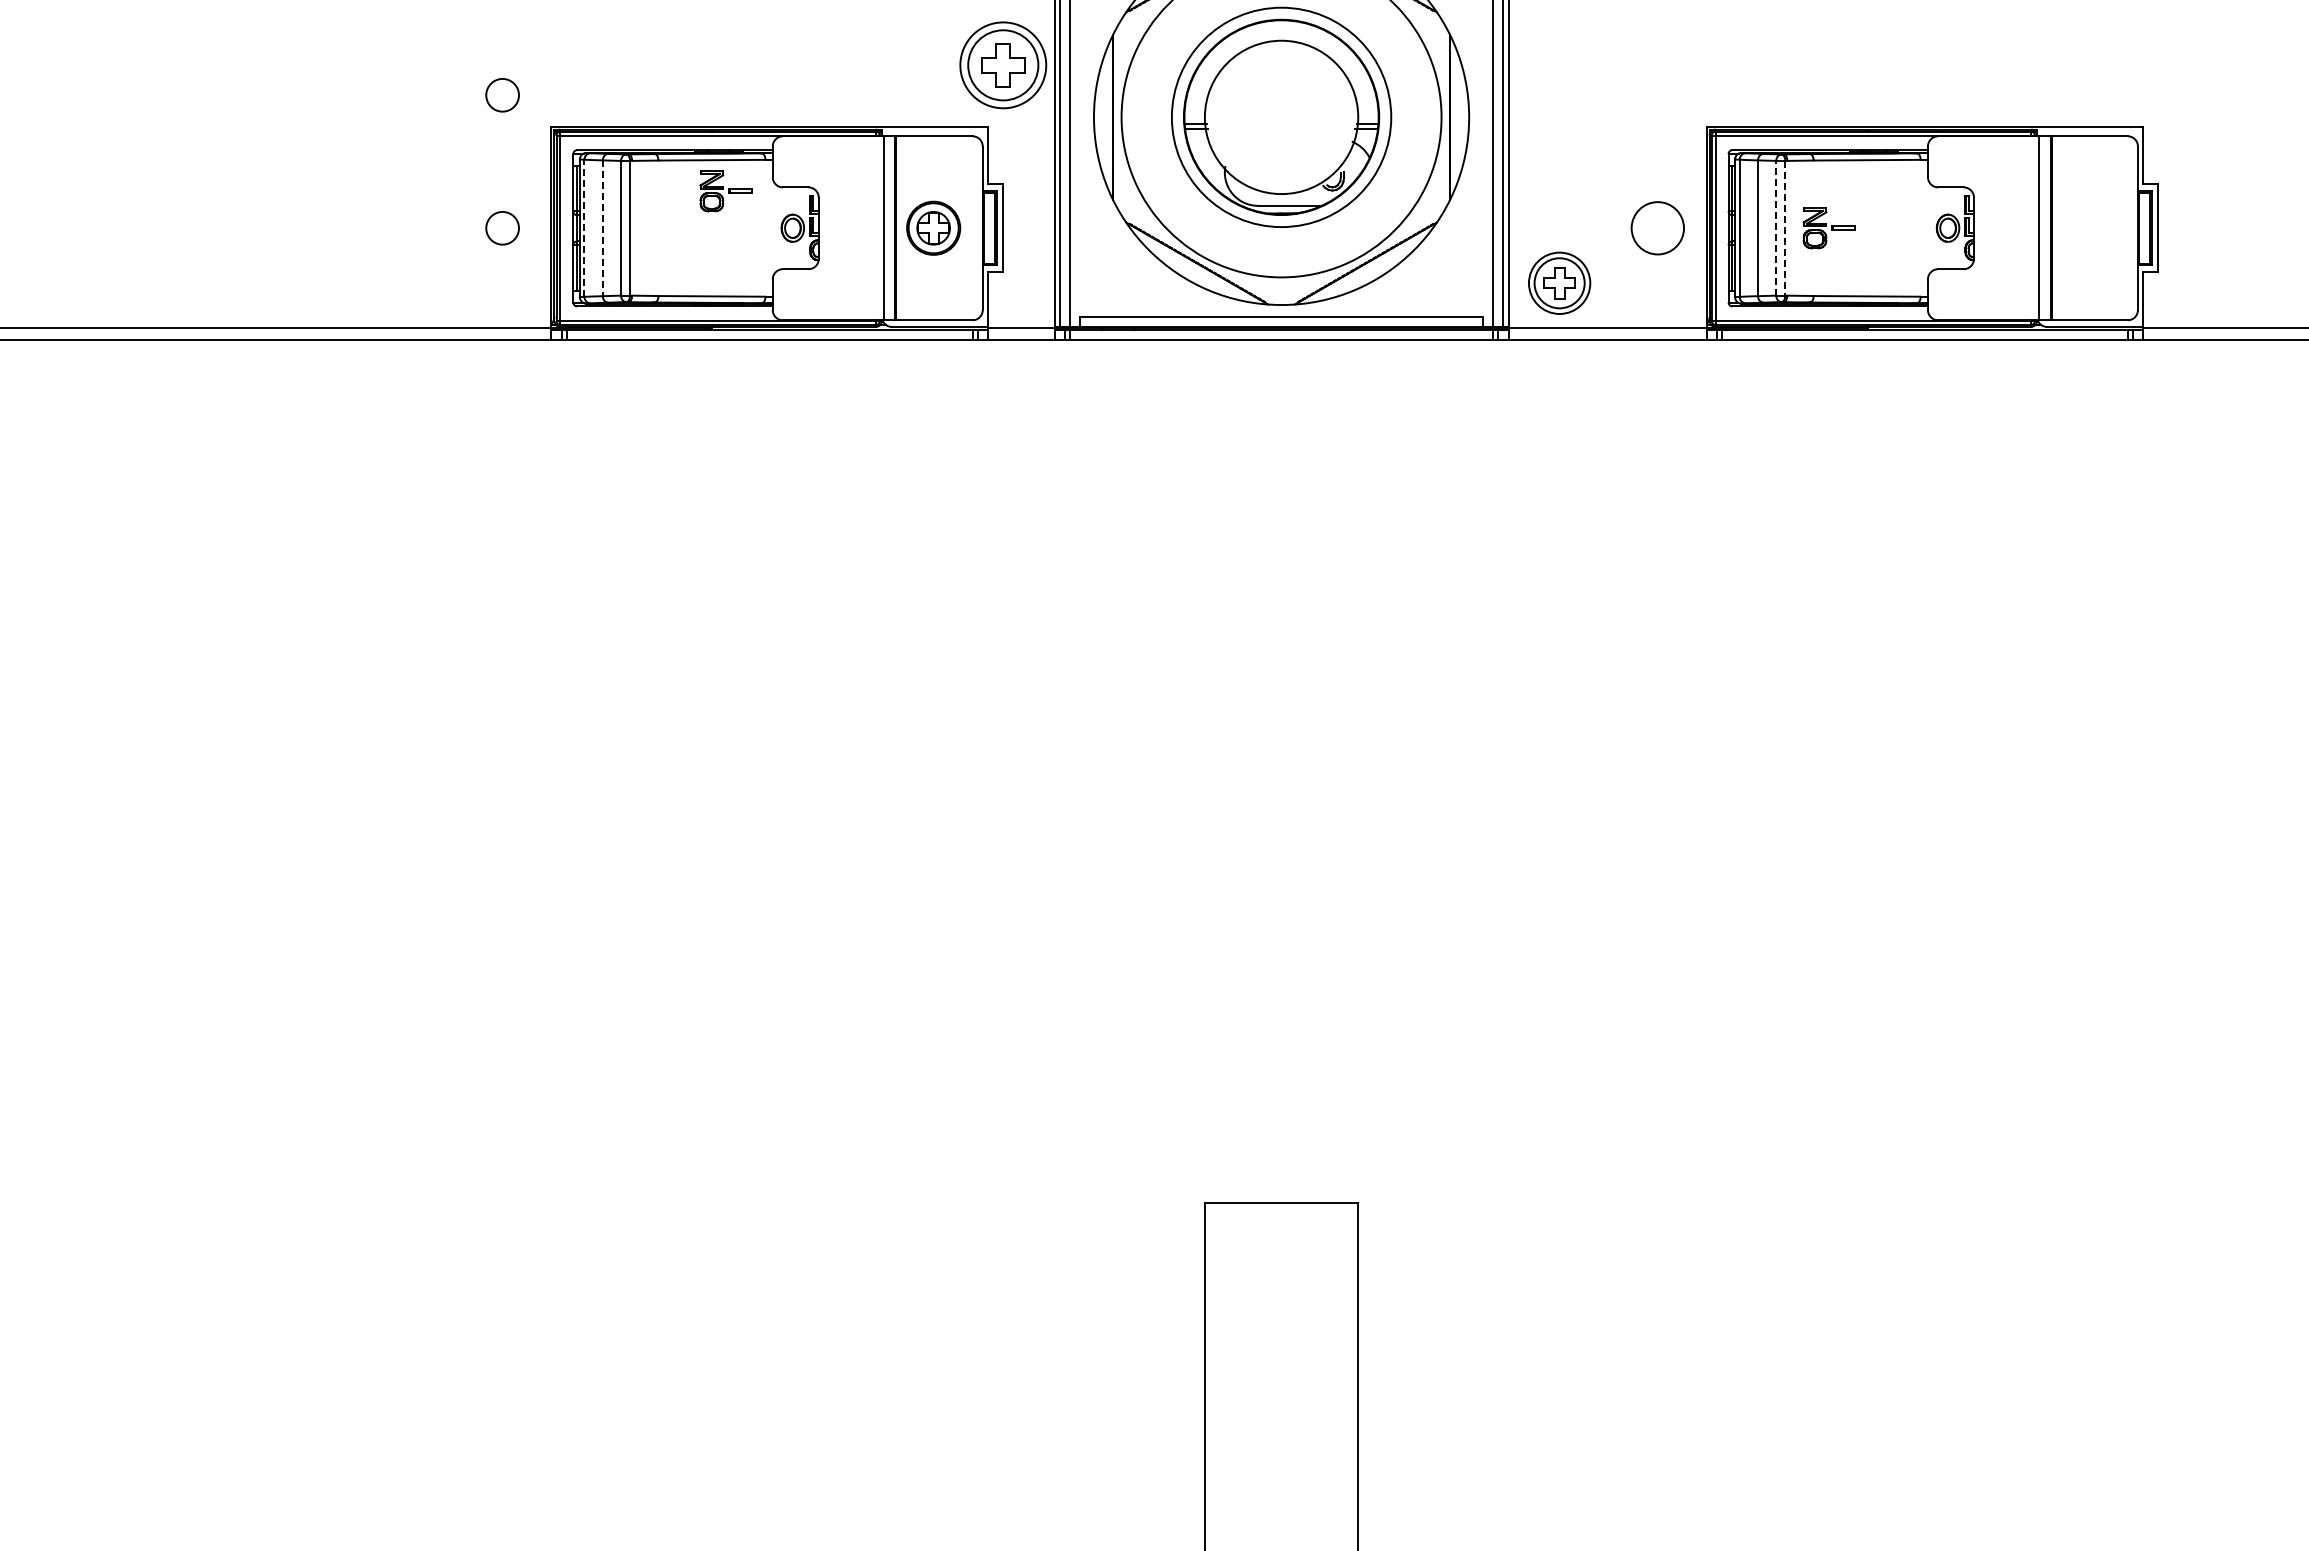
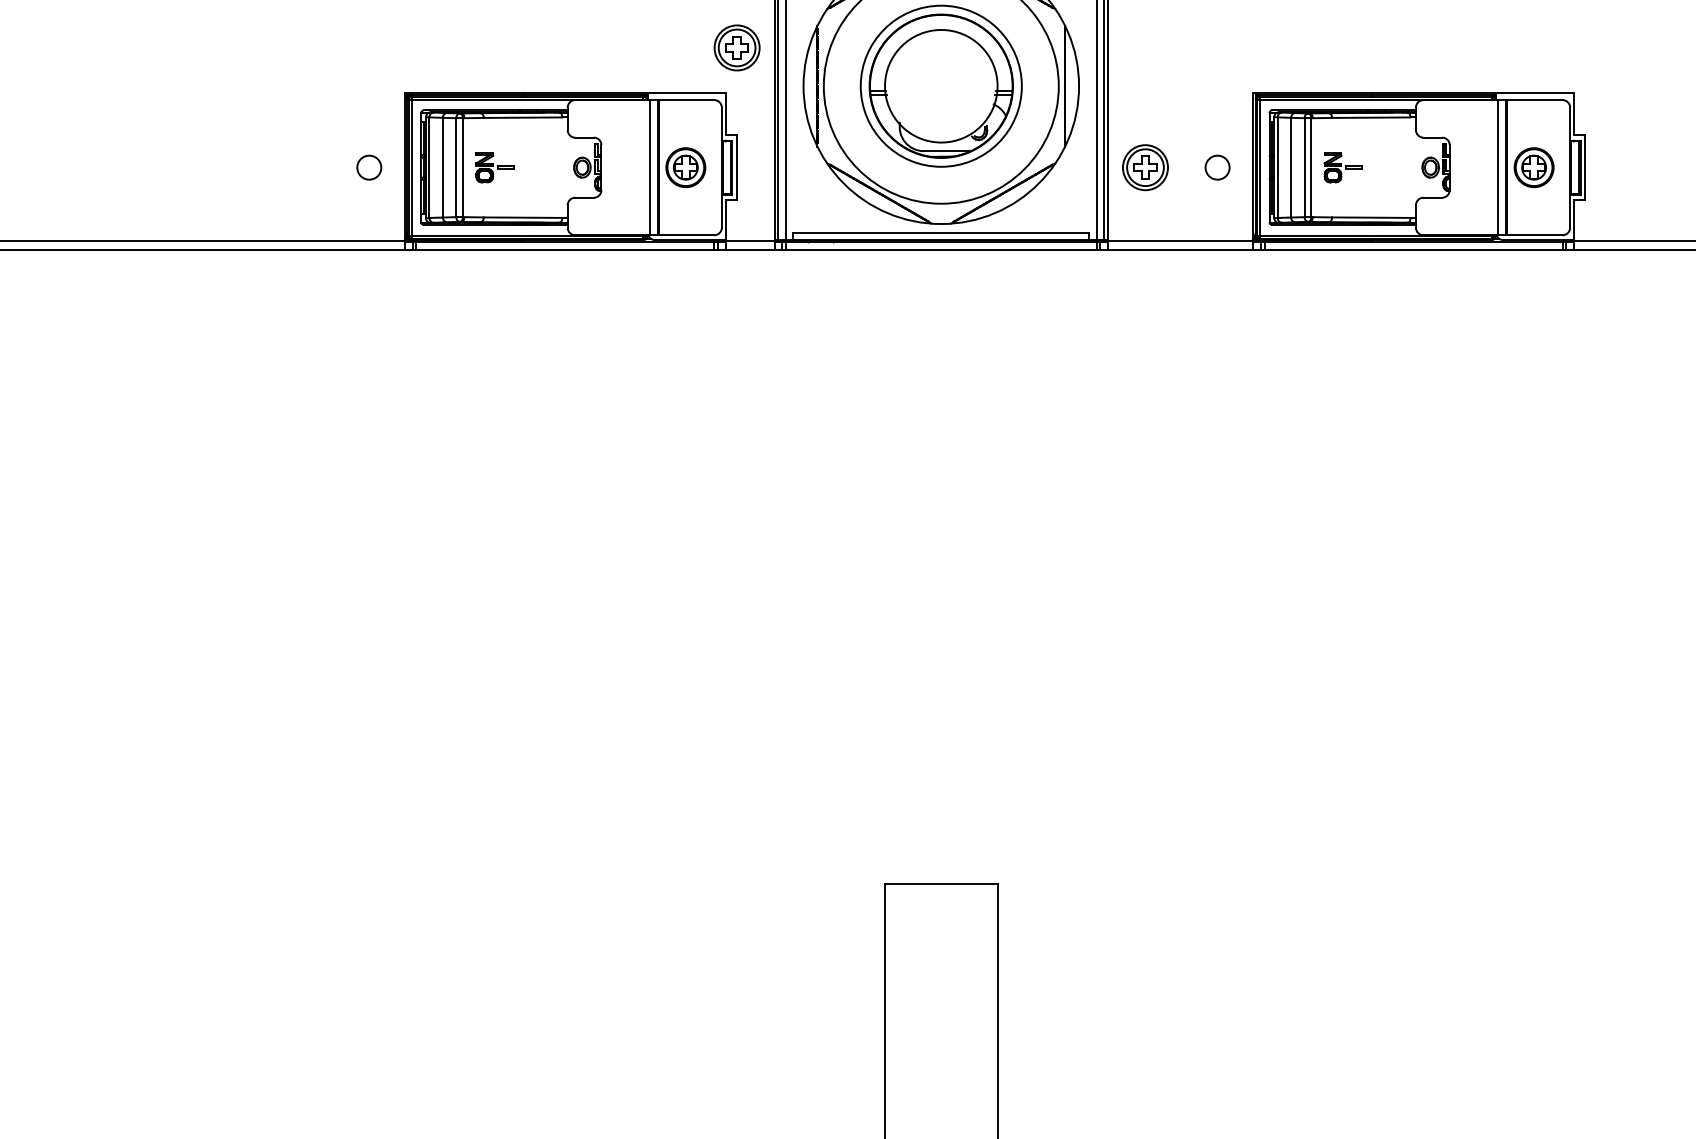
part: (1003, 64) -> (737, 47), size x0.71
circle: (502, 95) -> (369, 70), removed
part: (725, 191) -> (494, 167), moved
circle: (1657, 227) -> (1217, 167), size x0.62
line: (1776, 227) -> (1304, 167), dashed -> solid
part: (2088, 227) -> (1533, 167), added
line: (584, 228) -> (429, 167), dashed -> solid
line: (602, 228) -> (442, 167), dashed -> solid
line: (1785, 228) -> (1311, 167), dashed -> solid
part: (1559, 282) -> (1145, 167), moved

